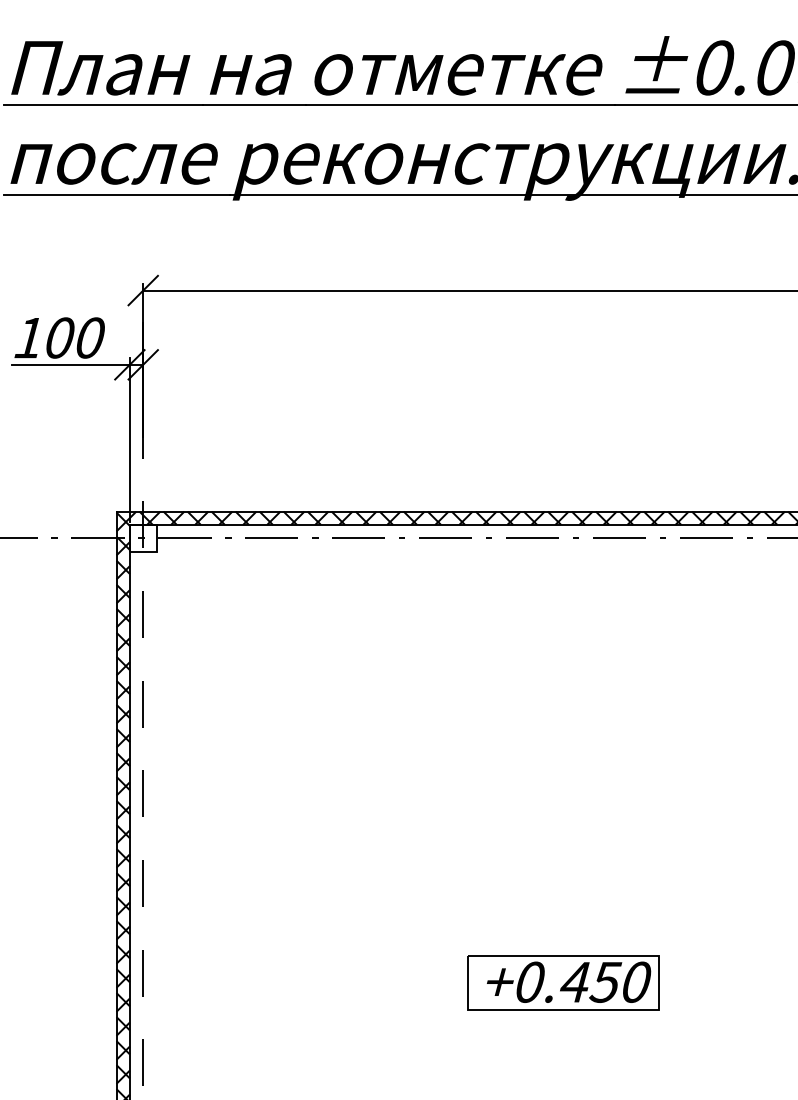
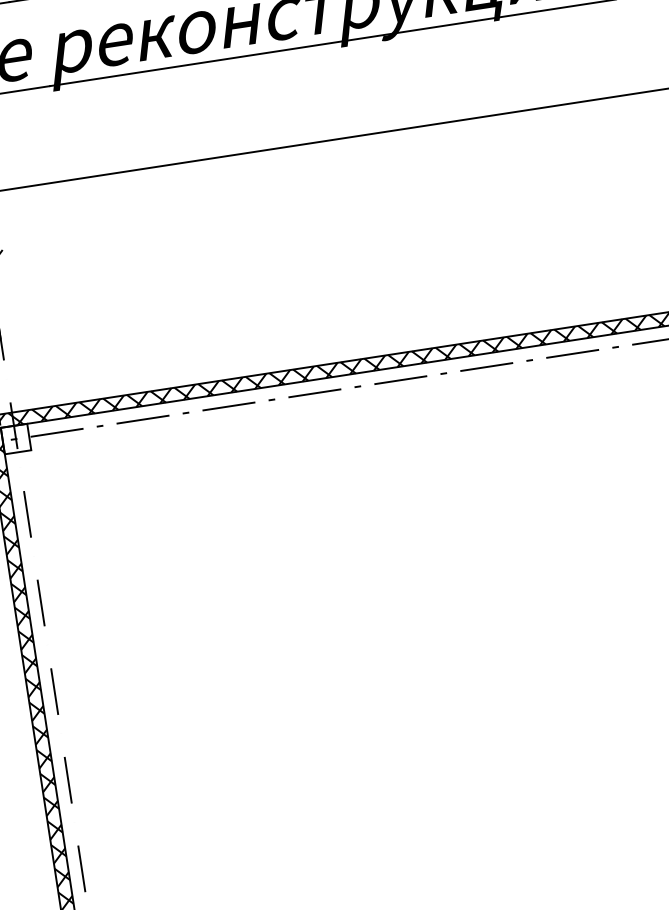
part: (563, 982) -> (498, 814), removed

